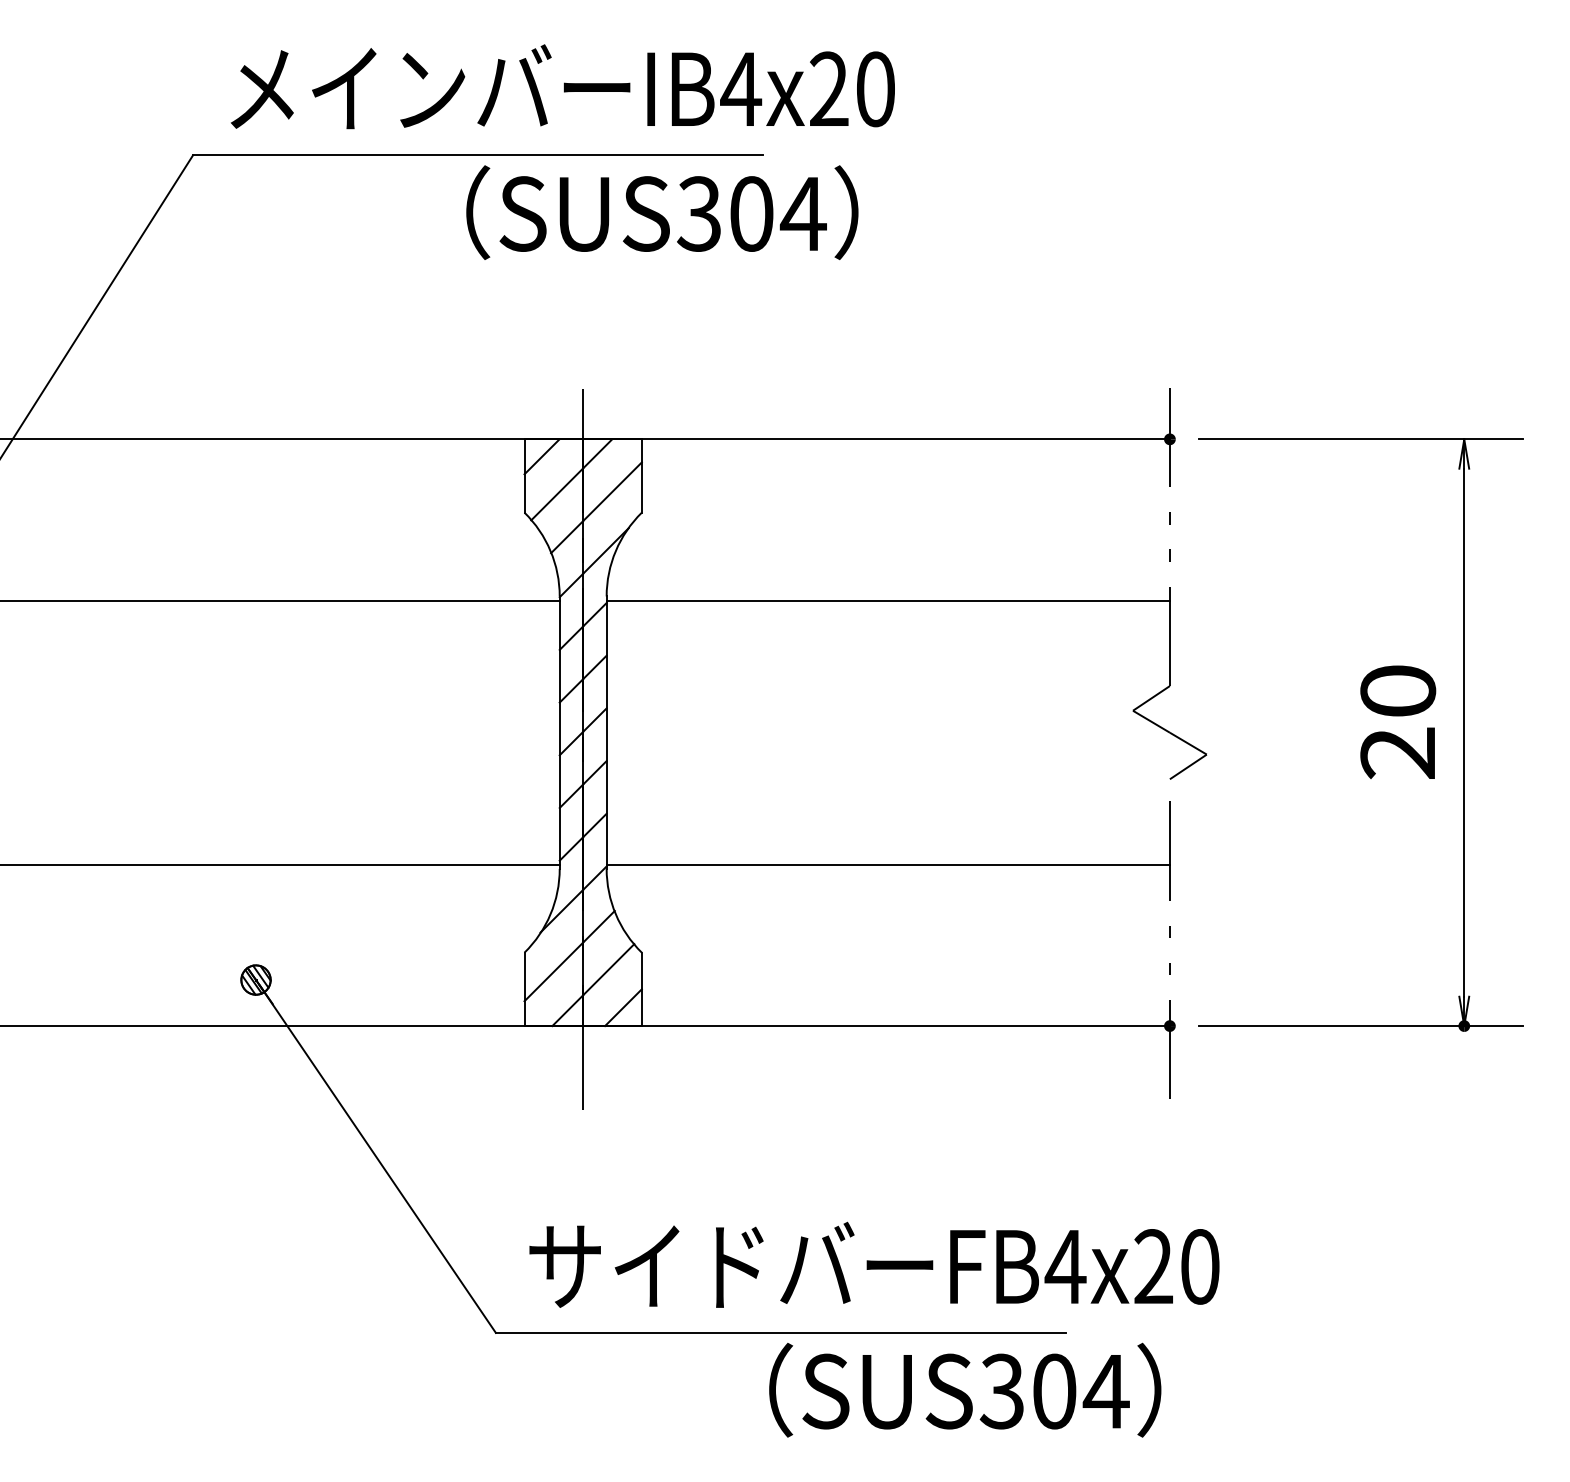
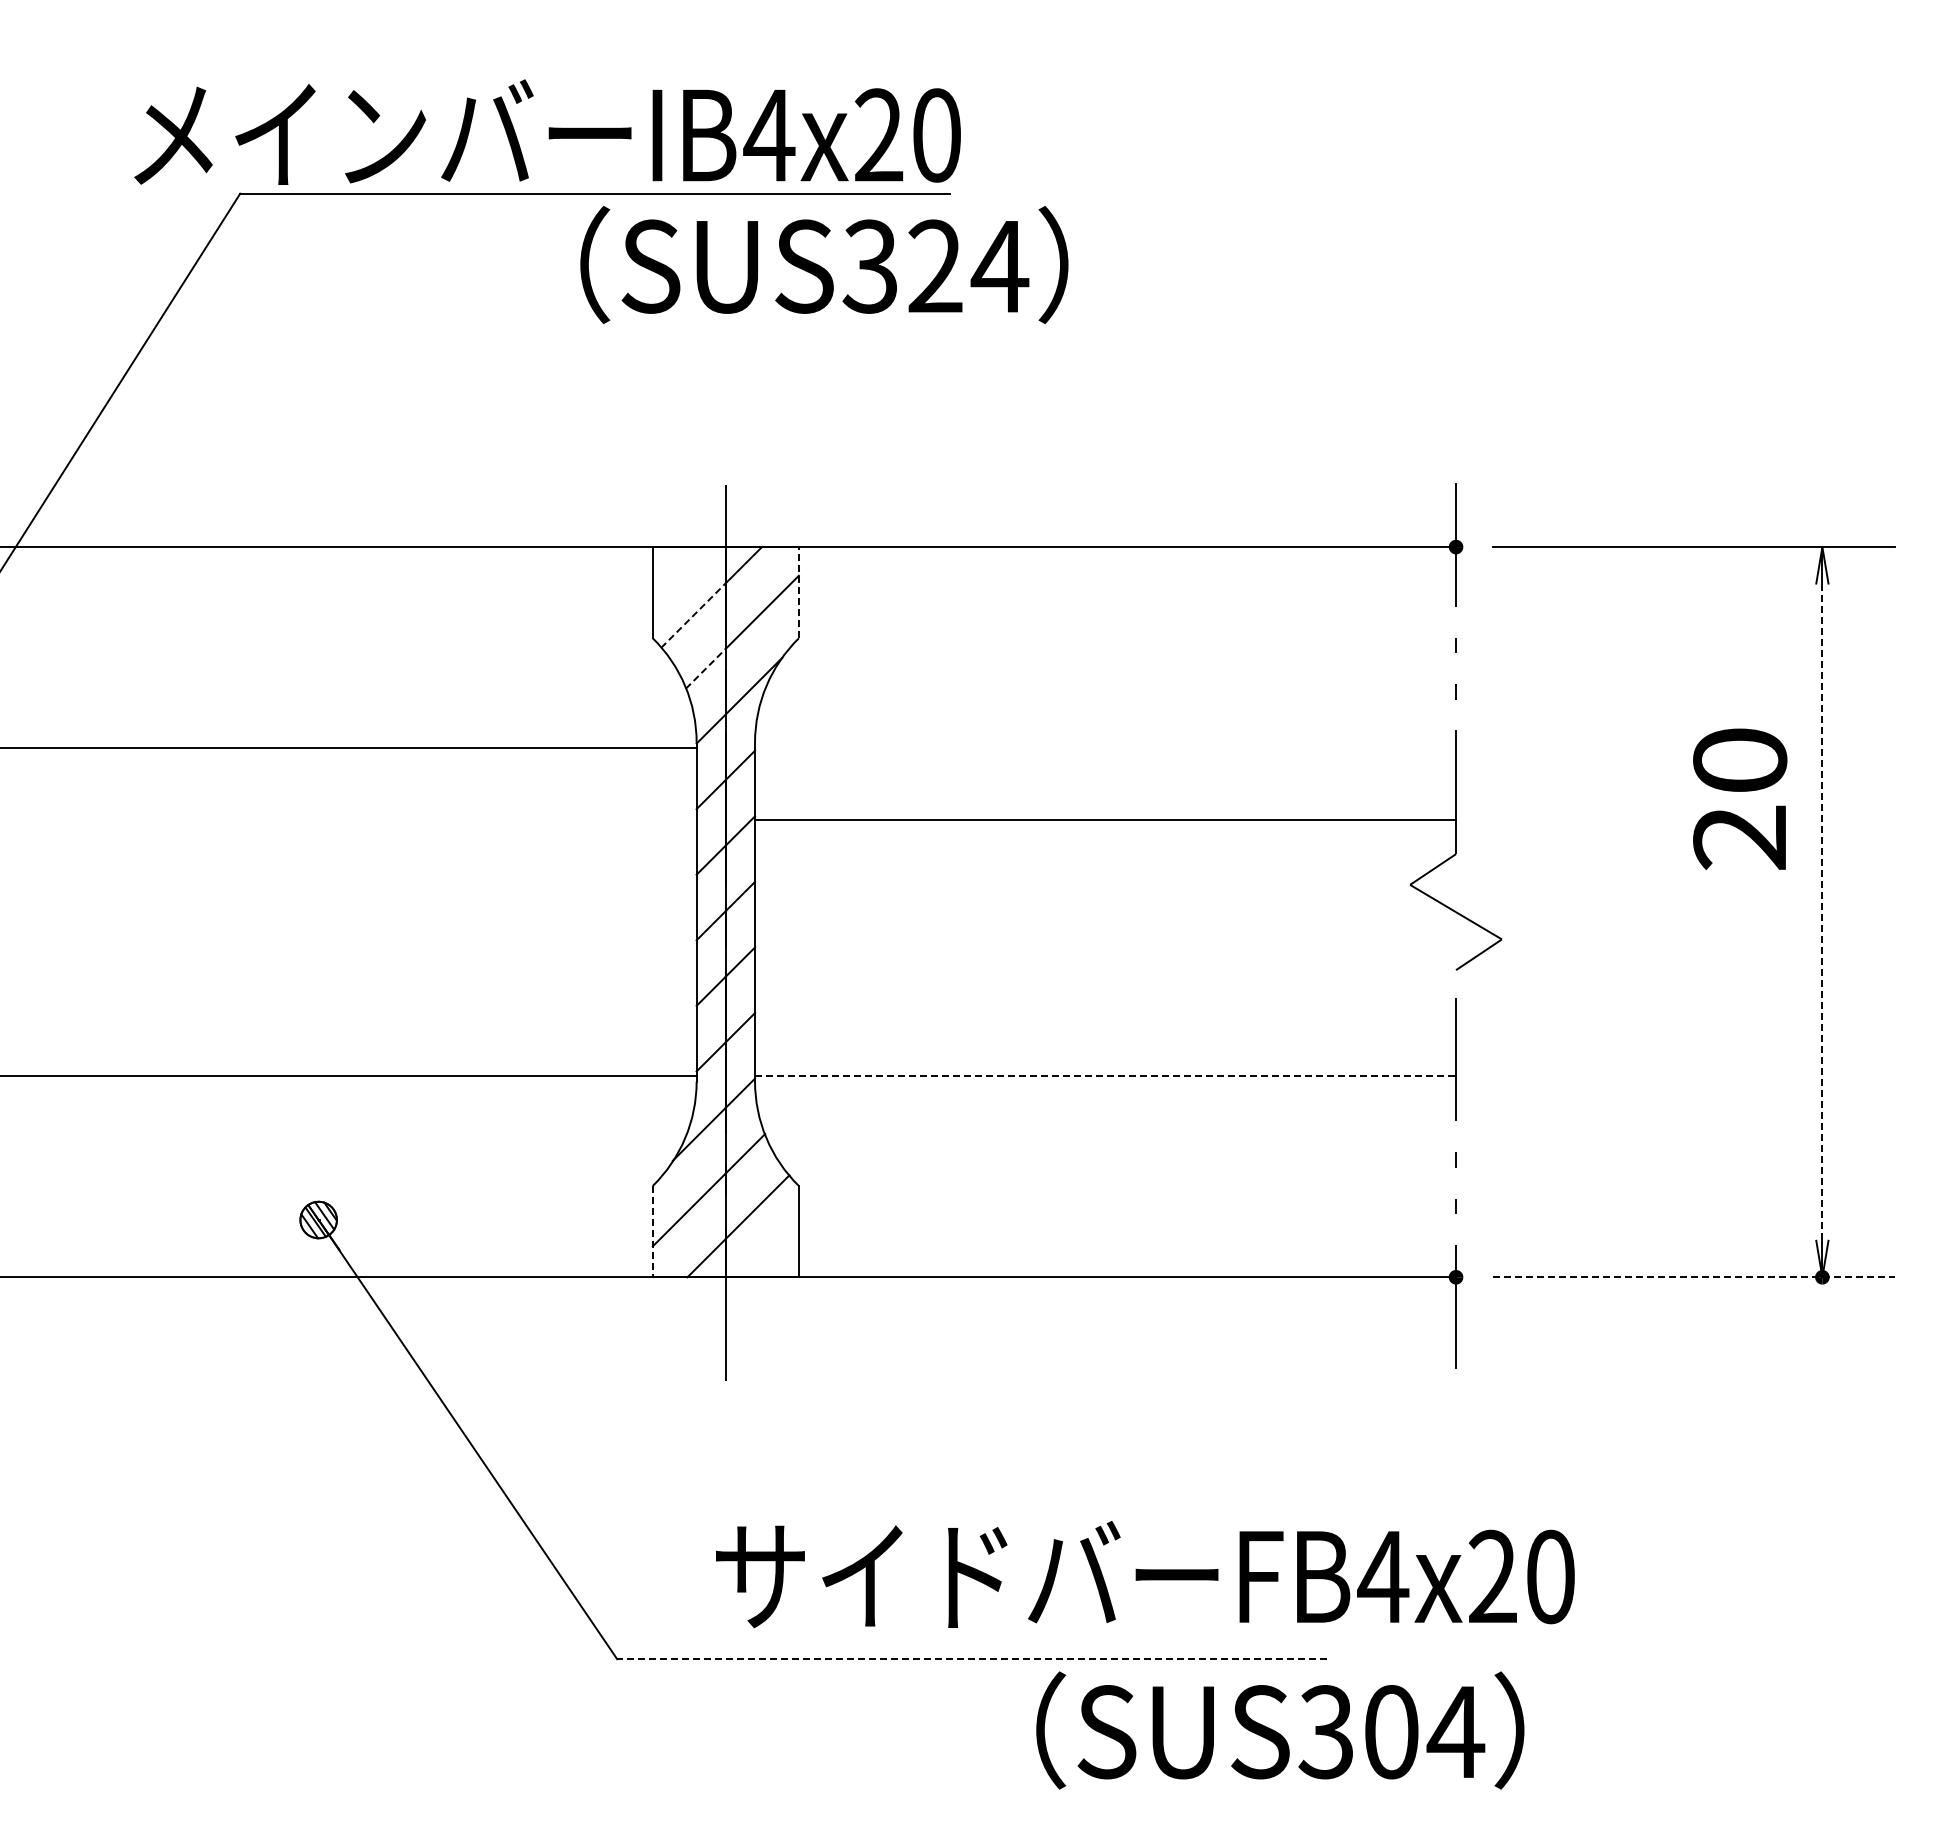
text: (562, 86) -> (547, 131), moved
text: (751, 213) -> (935, 266), SUS304 -> SUS324
line: (541, 456) -> (674, 568), removed
line: (641, 475) -> (798, 592), solid -> dashed
line: (557, 494) -> (693, 615), solid -> dashed
line: (567, 536) -> (706, 668), solid -> dashed
line: (888, 600) -> (1105, 819), moved
text: (1398, 722) -> (1740, 799), moved
line: (1464, 732) -> (1822, 912), solid -> dashed
line: (889, 864) -> (1106, 1076), solid -> dashed
line: (524, 989) -> (652, 1231), solid -> dashed
line: (623, 1007) -> (775, 1254), removed
line: (1361, 1026) -> (1694, 1277), solid -> dashed
text: (874, 1264) -> (1145, 1574), moved
line: (781, 1333) -> (972, 1659), solid -> dashed
text: (965, 1390) -> (1280, 1730), moved

